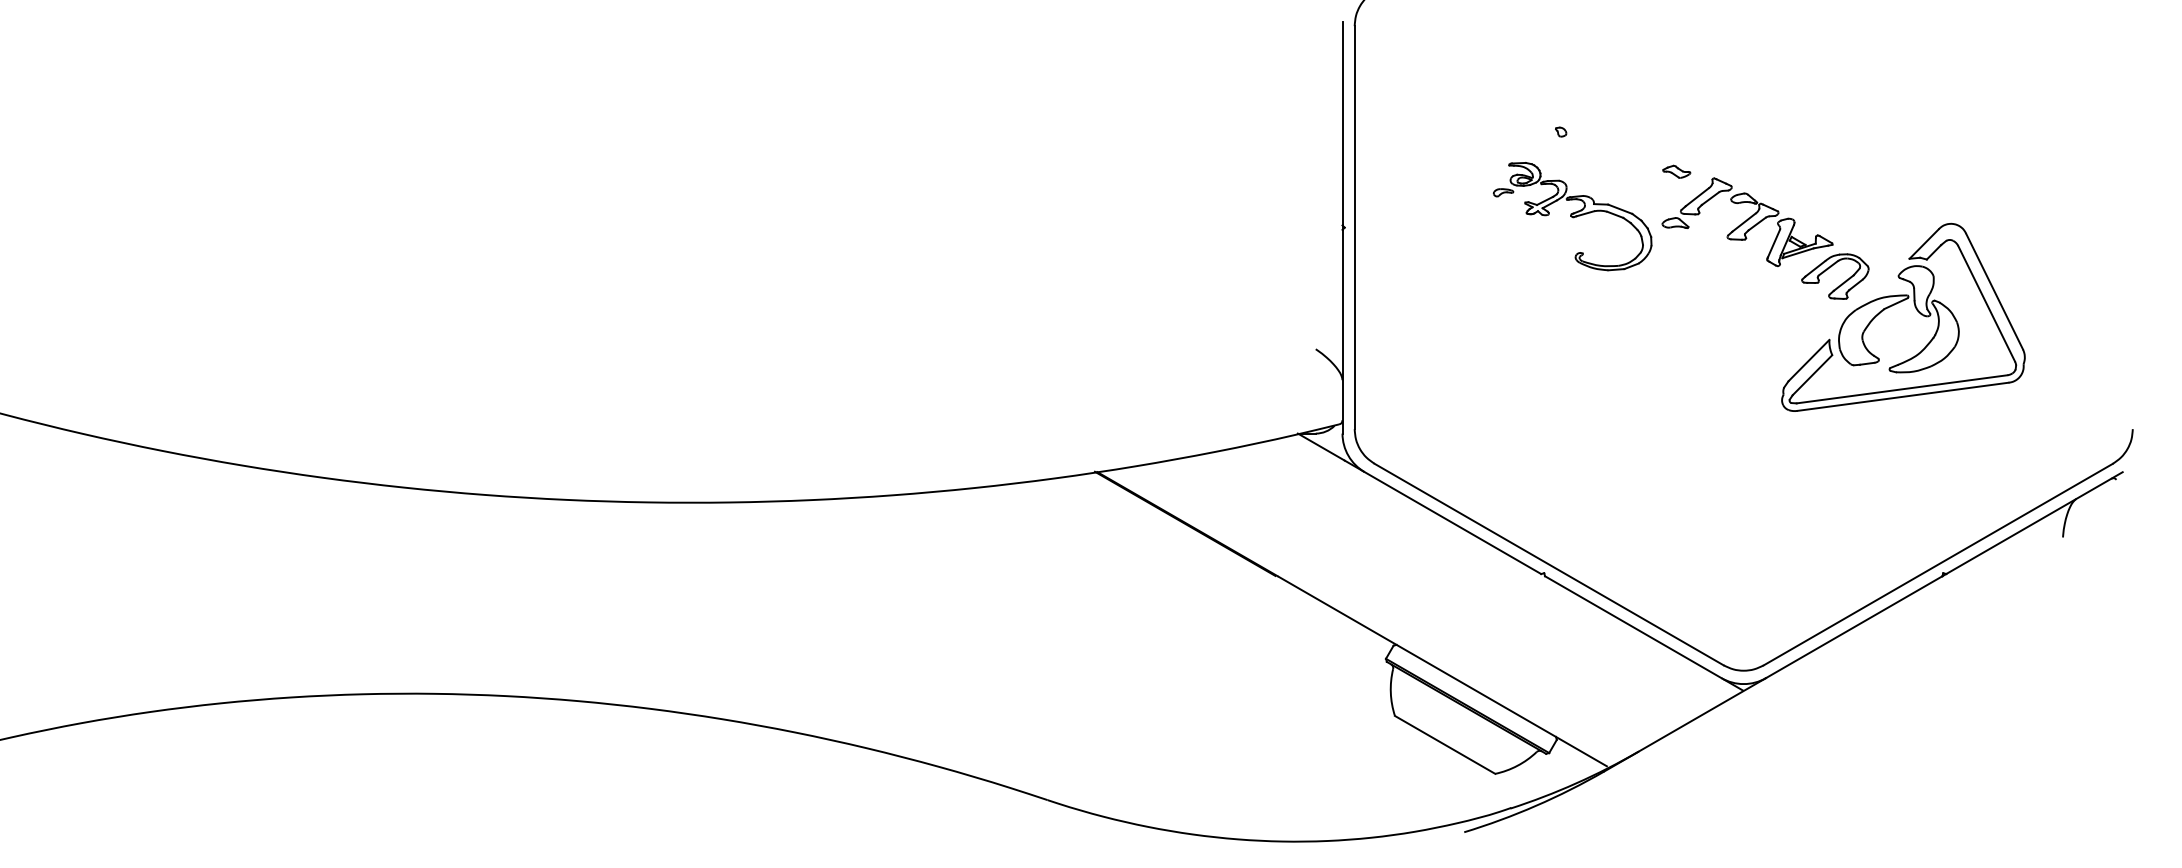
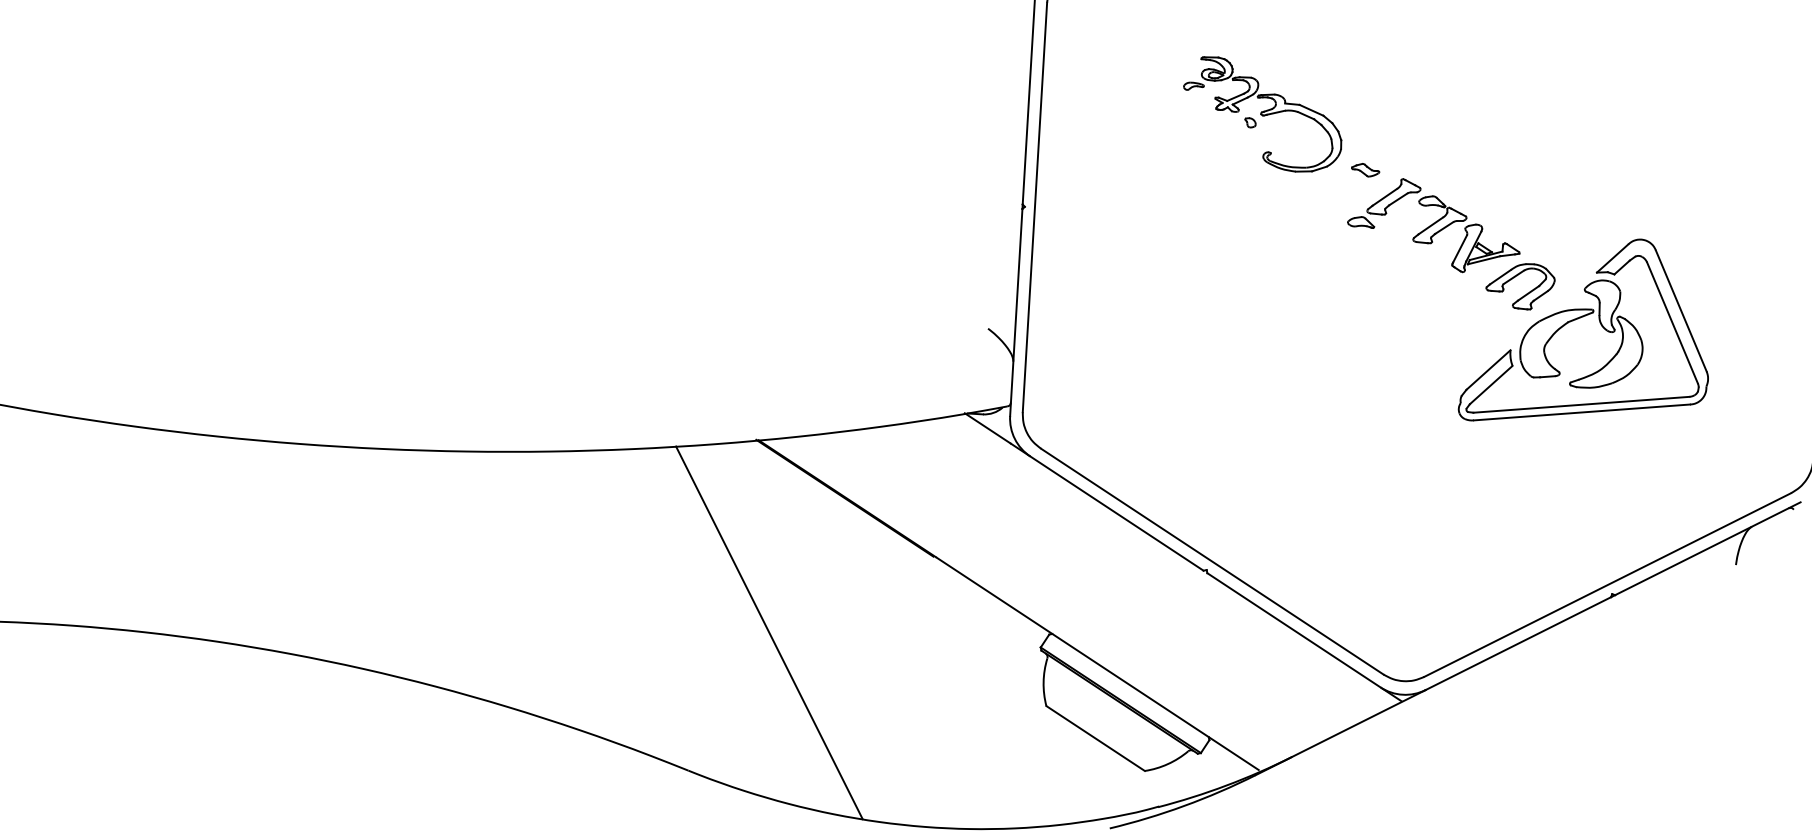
part: (1572, 216) -> (1262, 114), moved
line: (1118, 660) -> (768, 633), added

